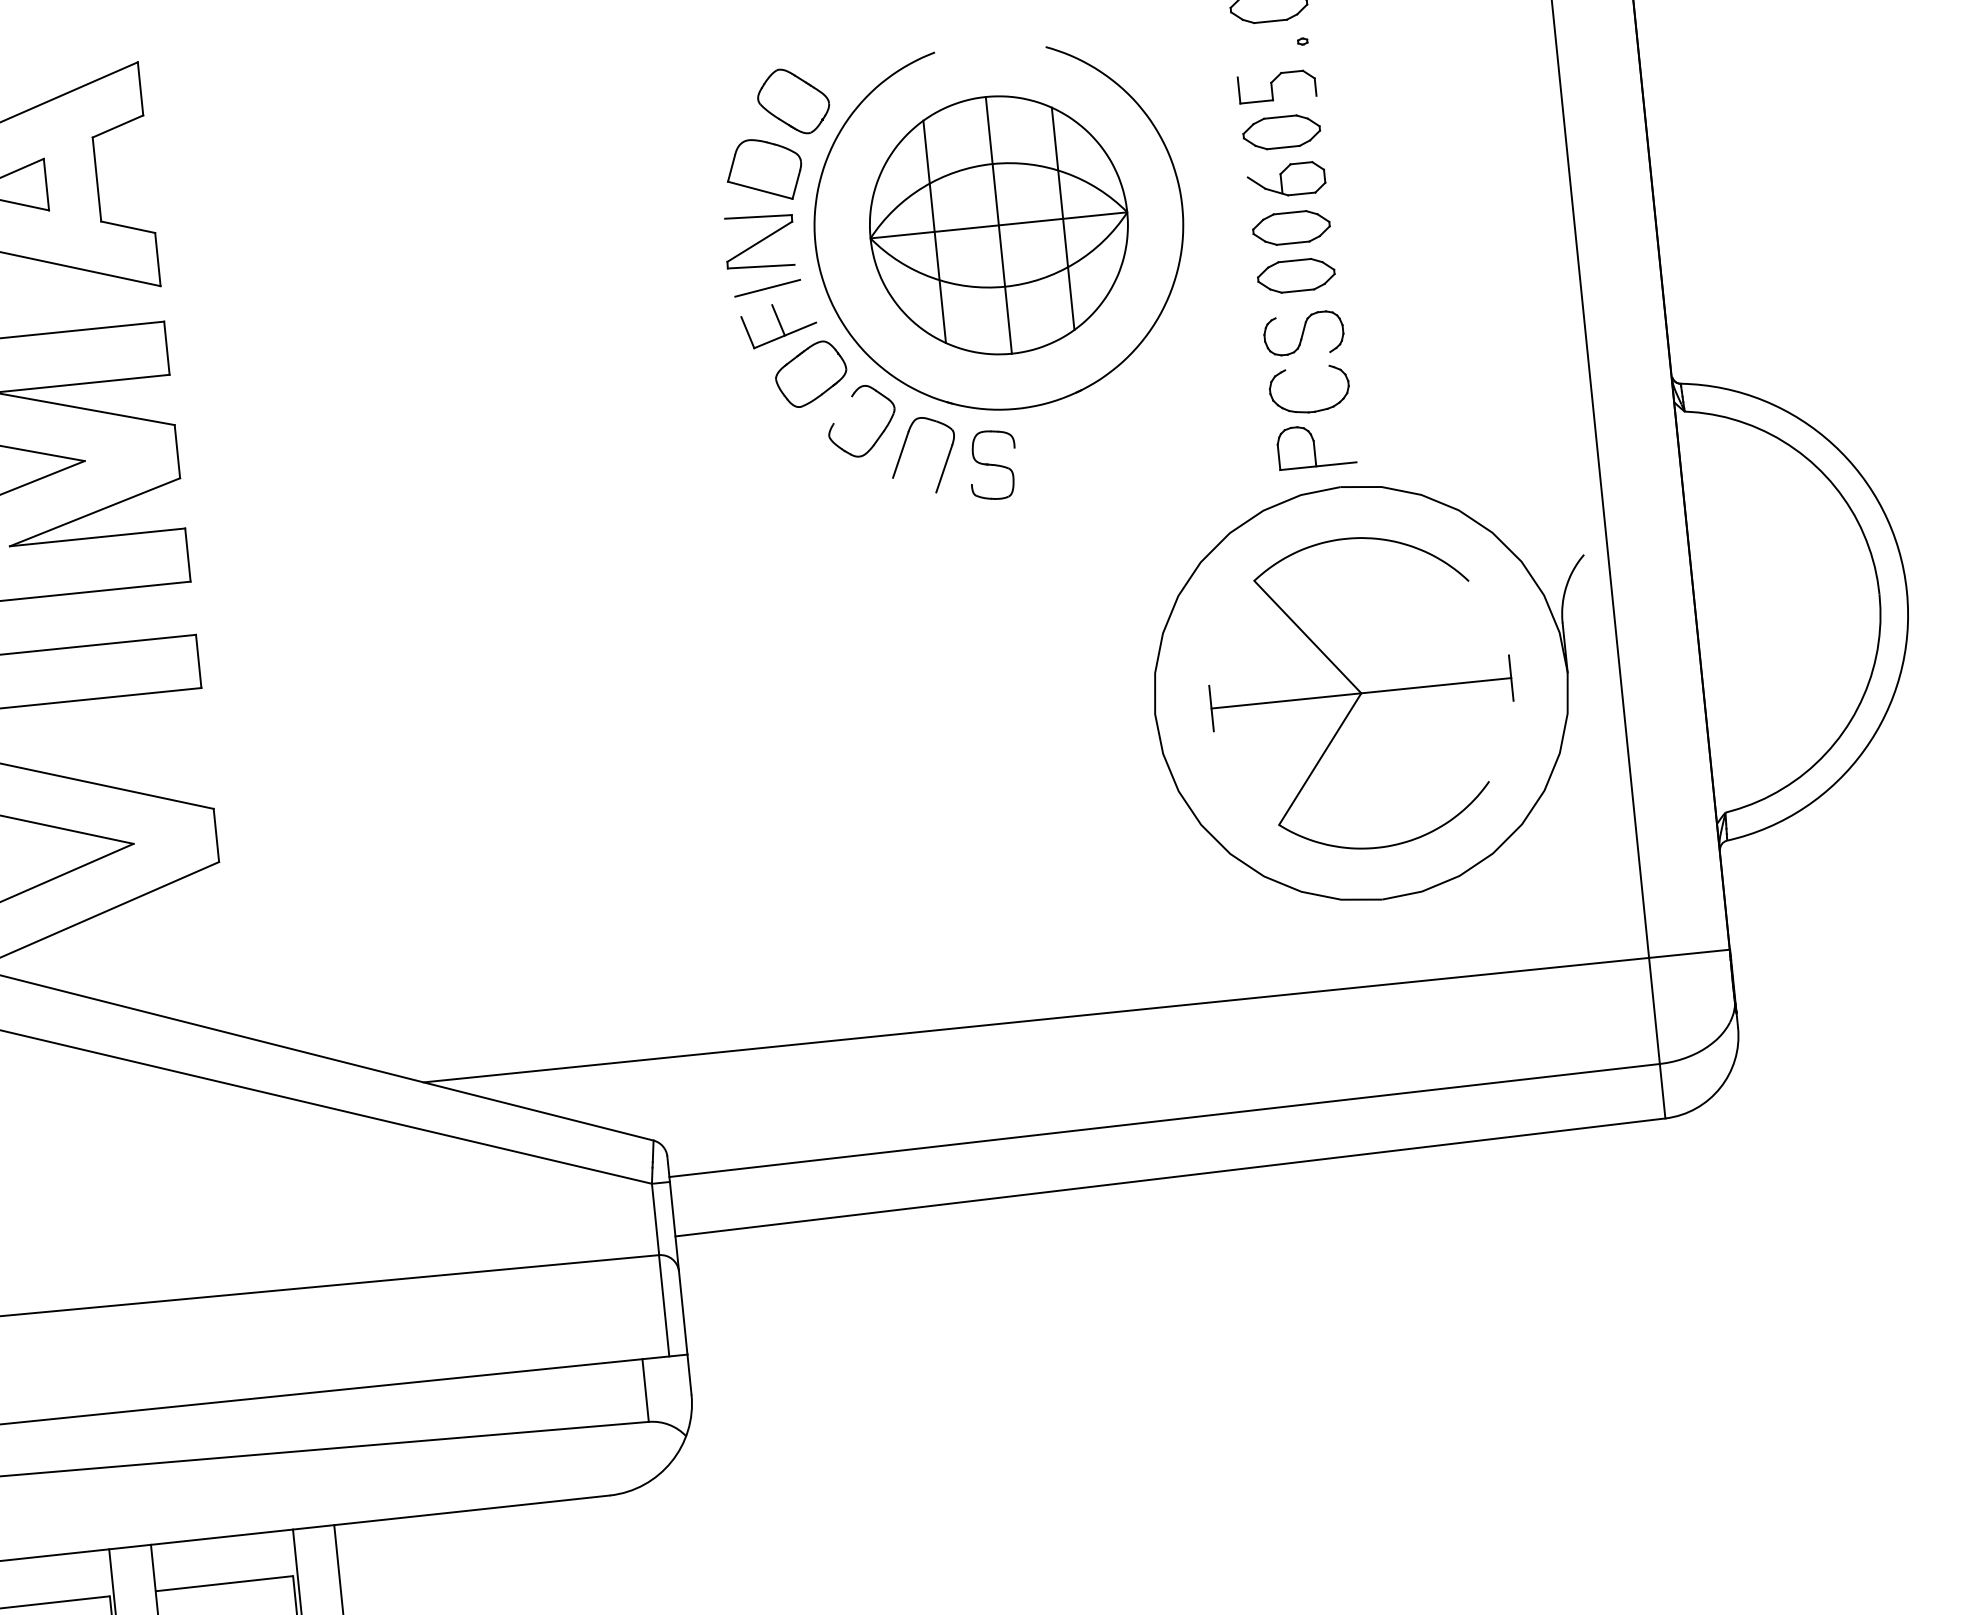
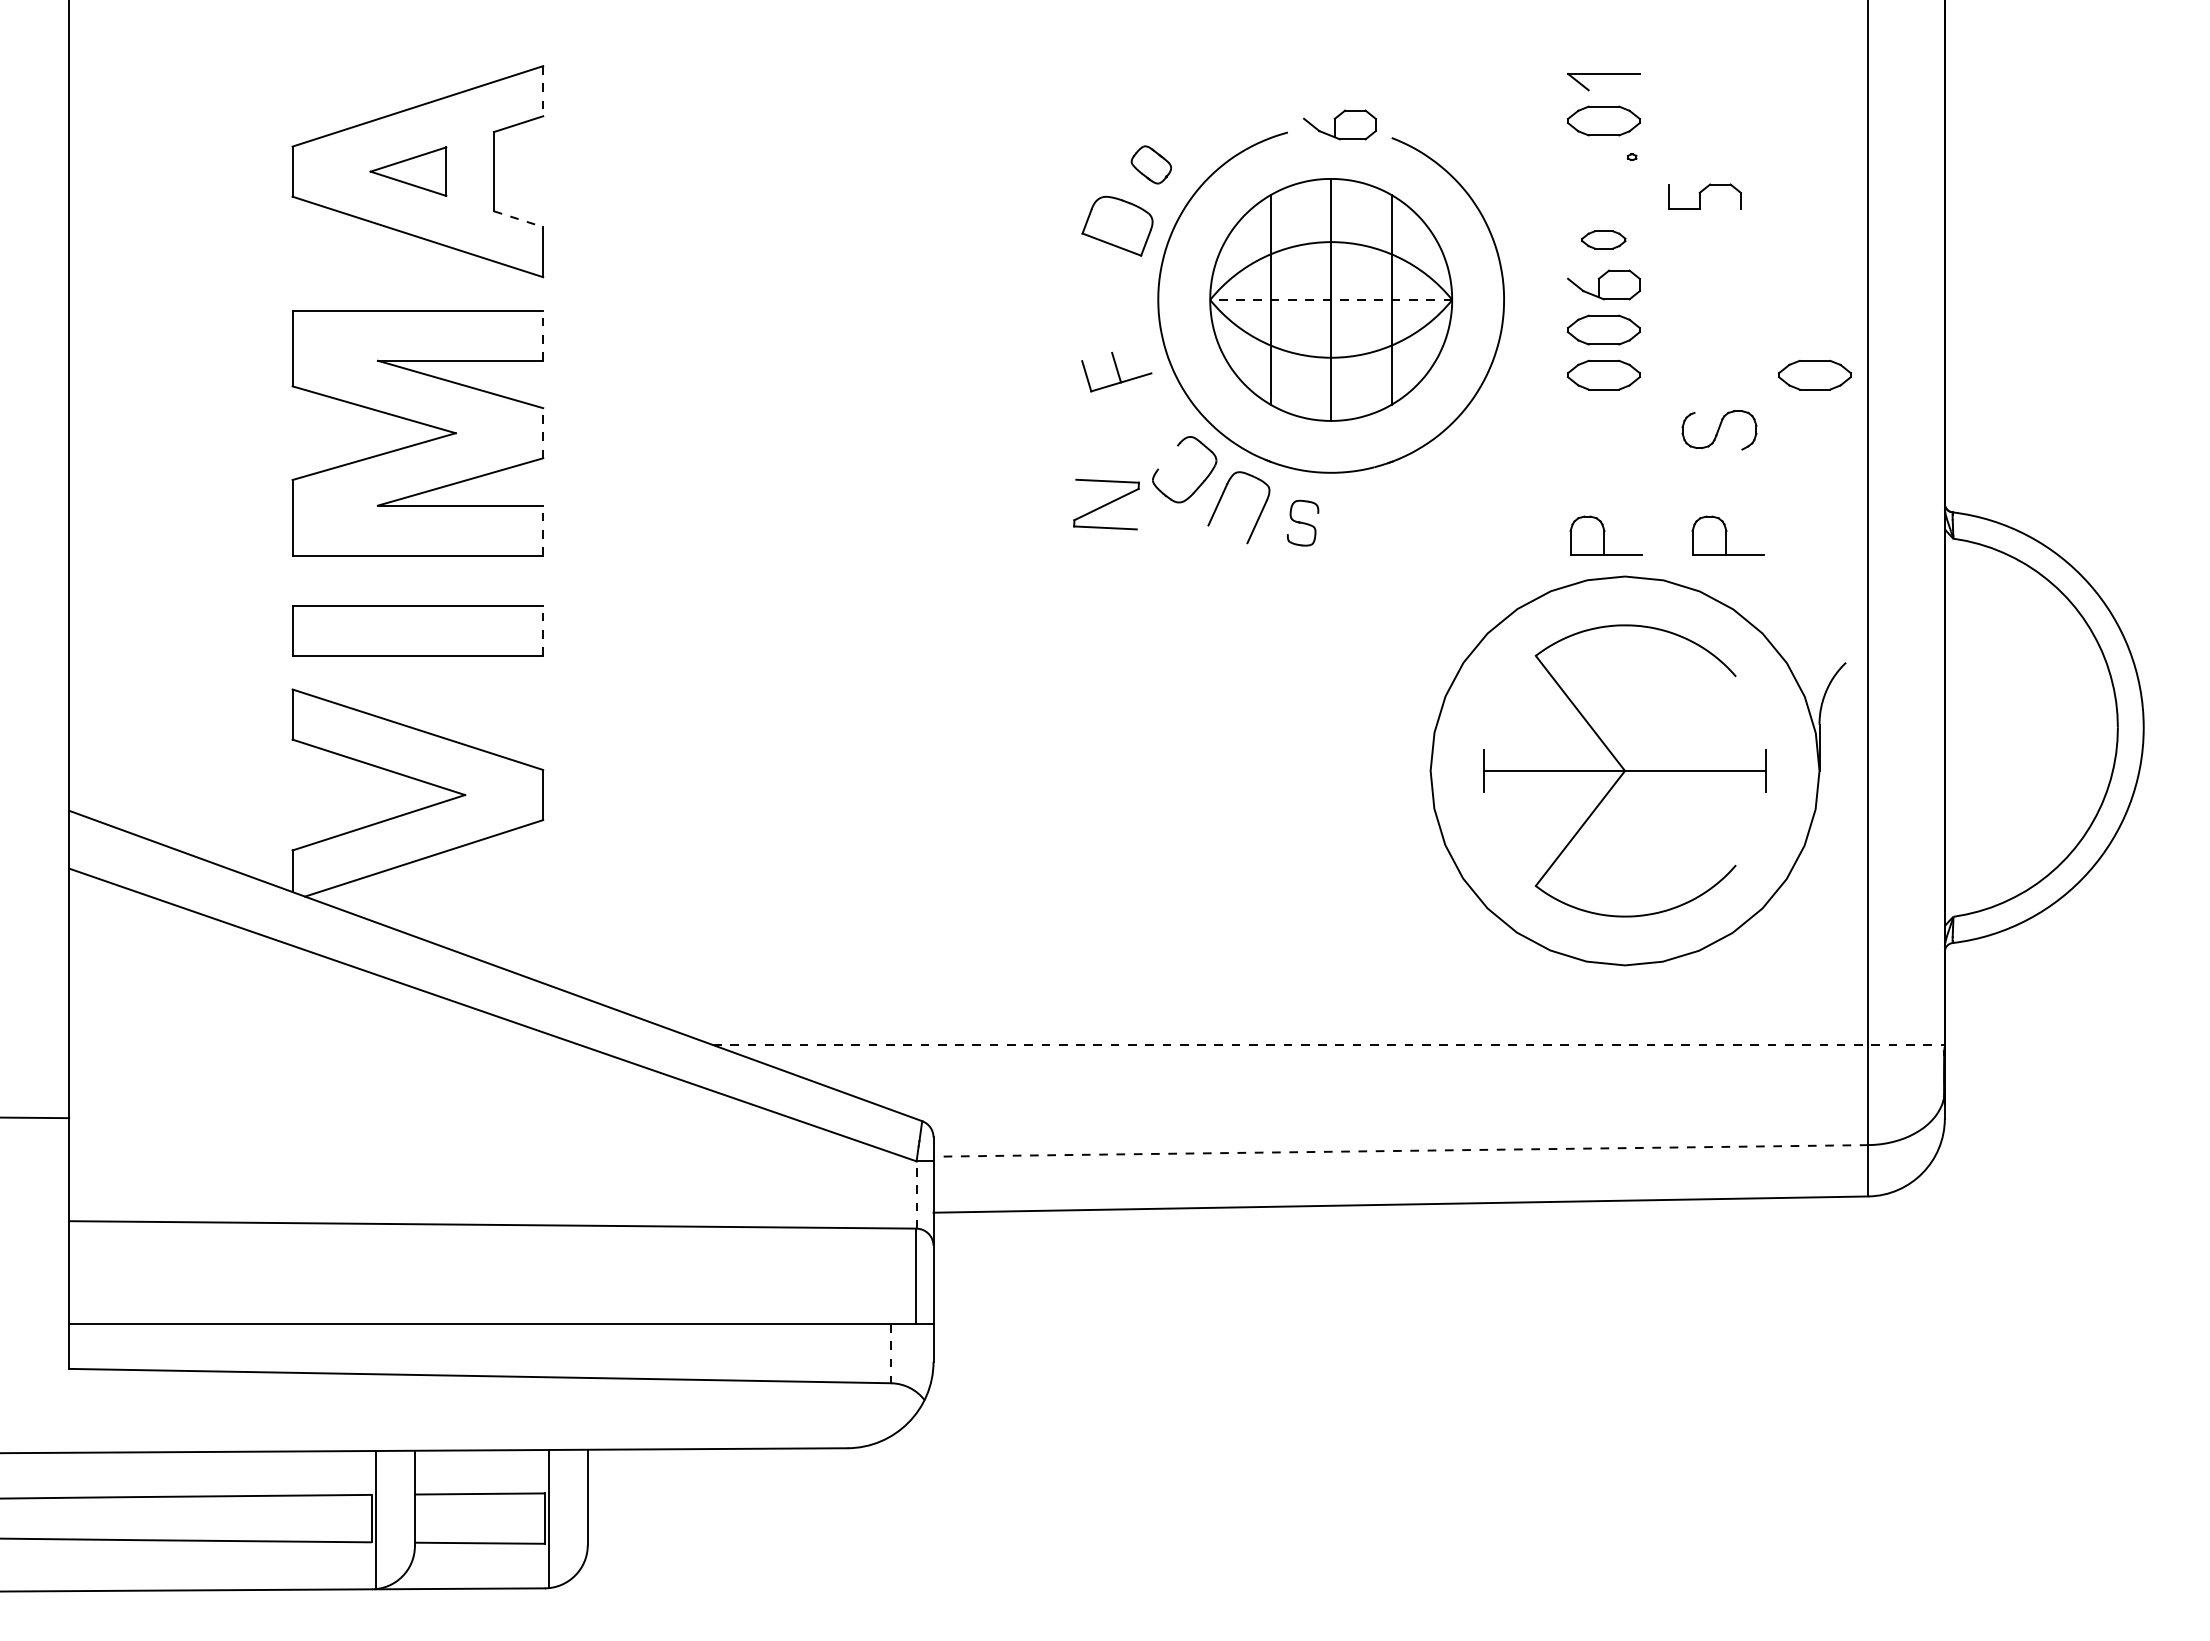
part: (988, 38) -> (1339, 124), added
part: (1276, 86) -> (1704, 196), moved
line: (140, 89) -> (543, 91), solid -> dashed
part: (793, 101) -> (1151, 164), size x0.6
part: (1281, 131) -> (1603, 239), size x0.6
line: (998, 224) -> (1330, 299), solid -> dashed
line: (128, 227) -> (518, 219), solid -> dashed
part: (759, 241) -> (1106, 504), moved
part: (1519, 253) -> (1814, 375), added
line: (767, 288) -> (1109, 336), removed
part: (1303, 334) -> (1719, 430), moved
line: (167, 347) -> (543, 335), solid -> dashed
part: (810, 373) -> (1141, 420), removed
part: (1308, 411) -> (1602, 502), removed
part: (1444, 432) -> (1727, 535), added
line: (177, 450) -> (543, 432), solid -> dashed
part: (992, 465) -> (1302, 523), size x0.7
line: (188, 554) -> (543, 530), solid -> dashed
line: (198, 660) -> (543, 630), solid -> dashed
line: (1076, 1016) -> (1328, 1045), solid -> dashed
line: (1164, 1120) -> (1400, 1150), solid -> dashed
line: (655, 1218) -> (916, 1194), solid -> dashed
line: (646, 1390) -> (891, 1353), solid -> dashed

